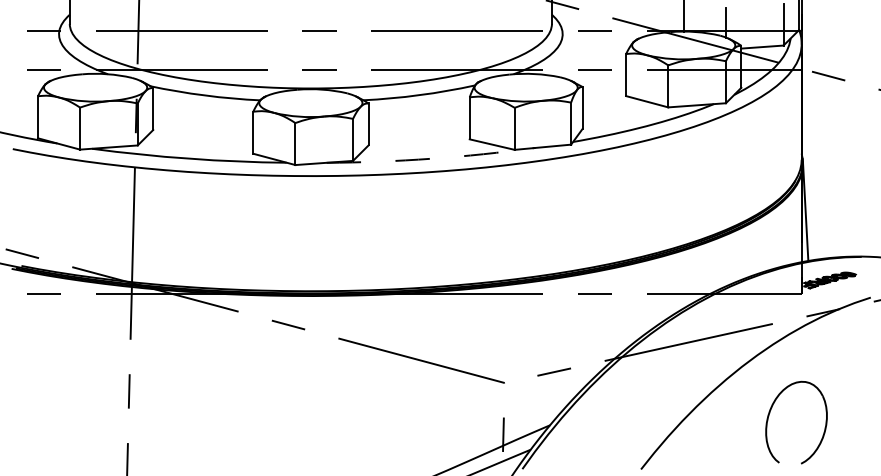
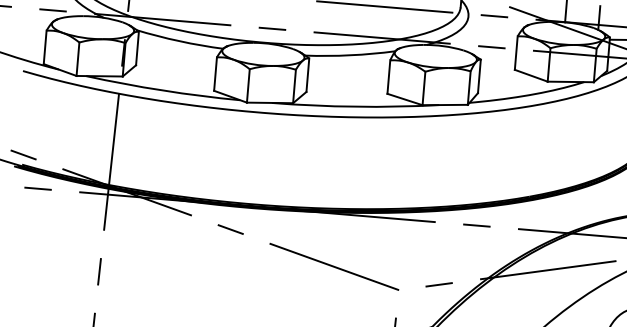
arc: (431, 158) -> (355, 106), dashed -> solid

